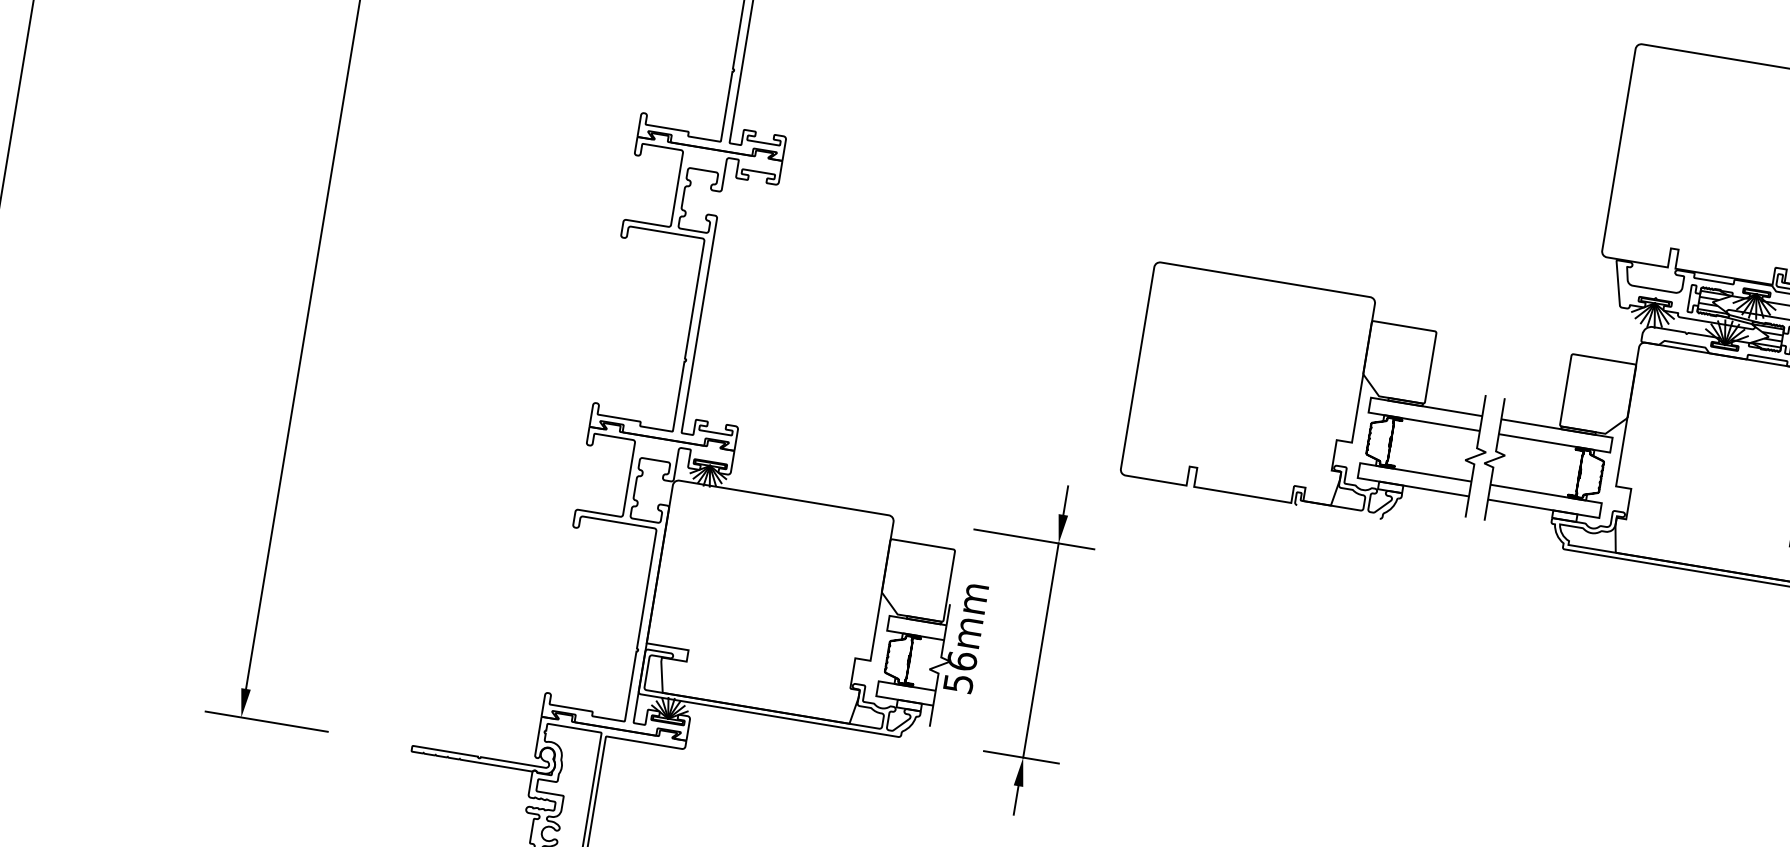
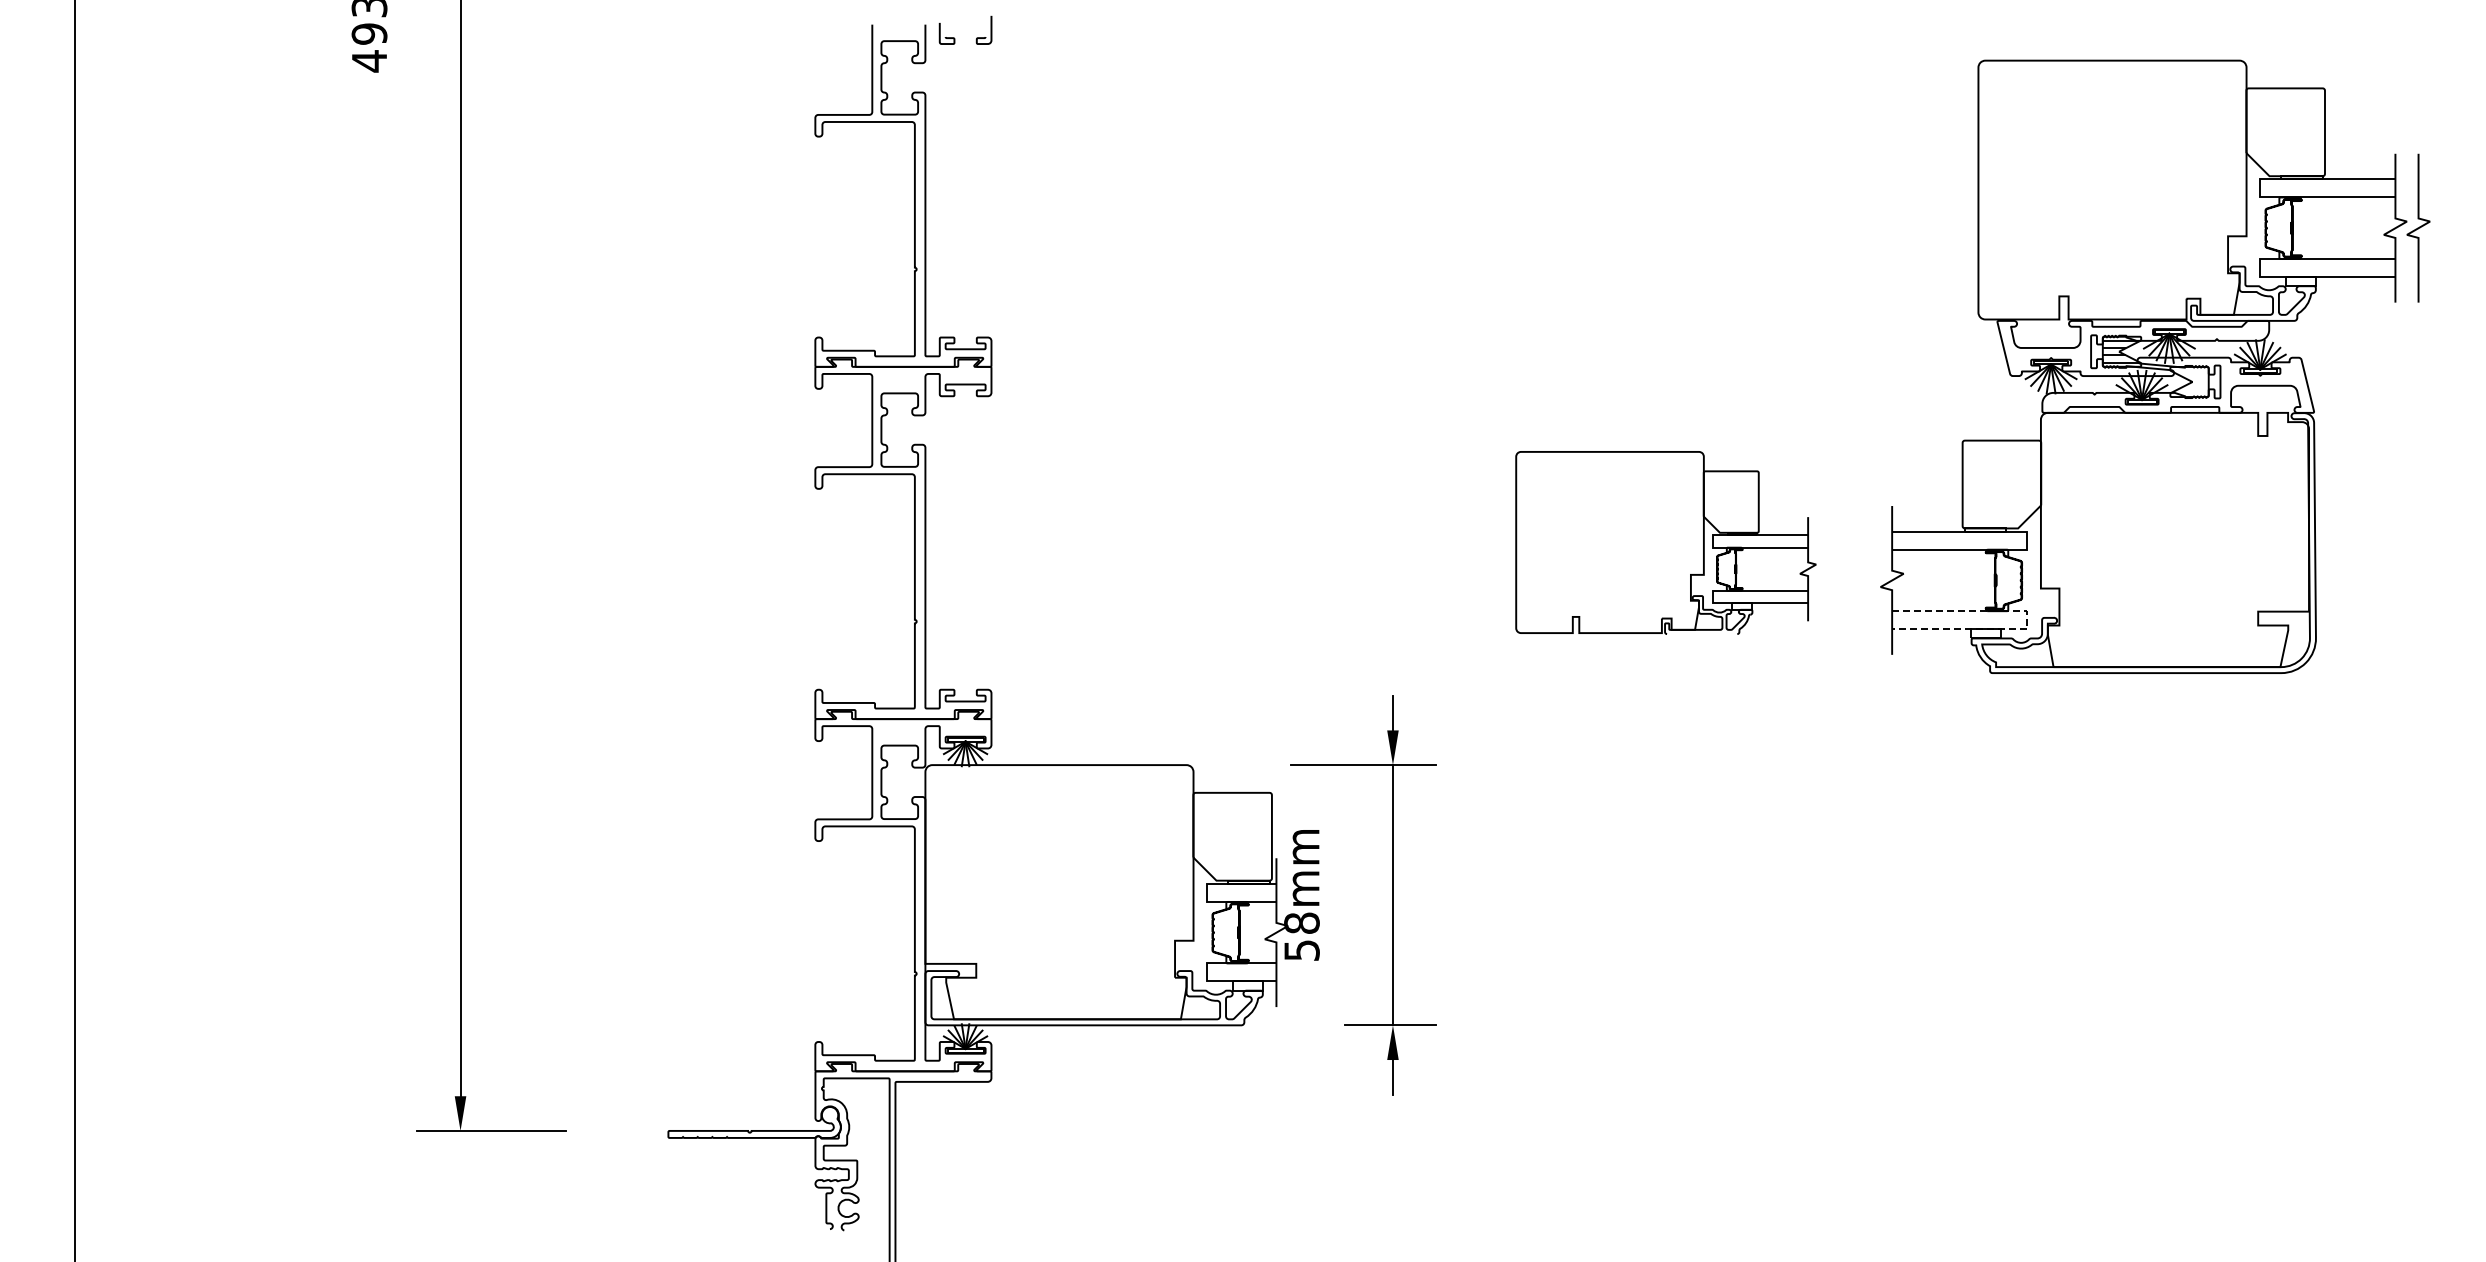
hatch: (1766, 336) -> (2189, 381), removed
part: (1313, 397) -> (1665, 542), size x0.7
line: (1600, 510) -> (2027, 620), solid -> dashed
text: (961, 660) -> (1301, 922), 56mm -> 58mm

